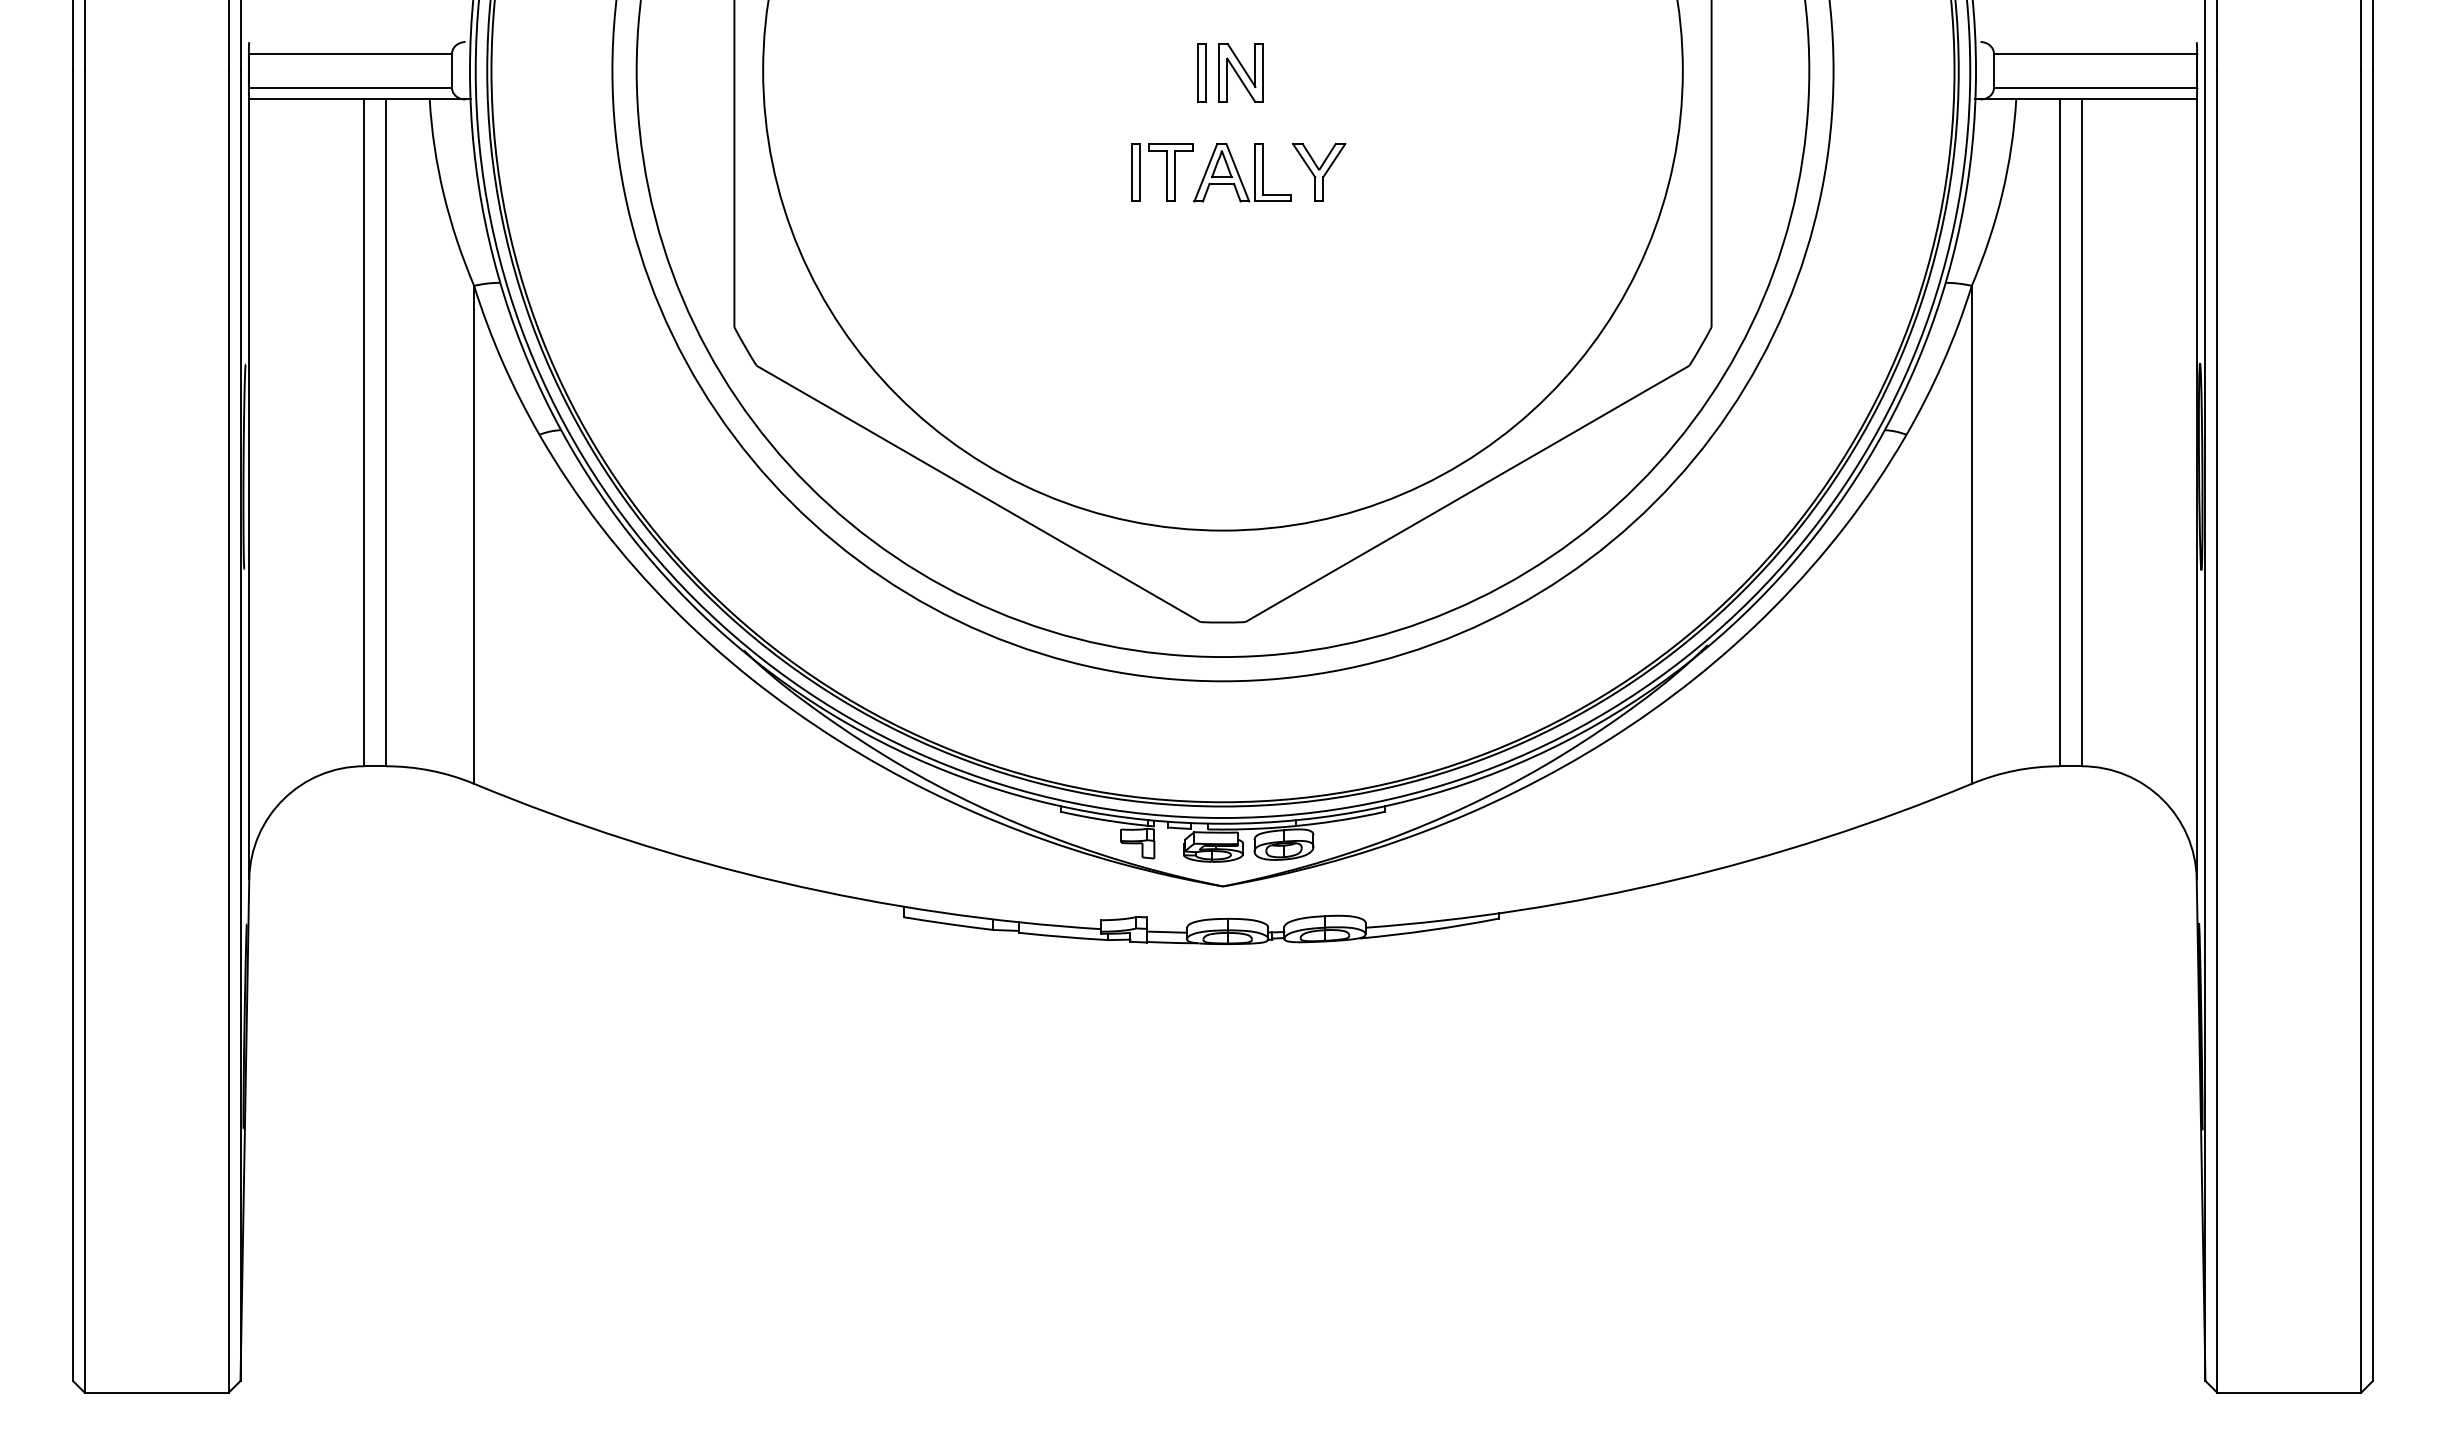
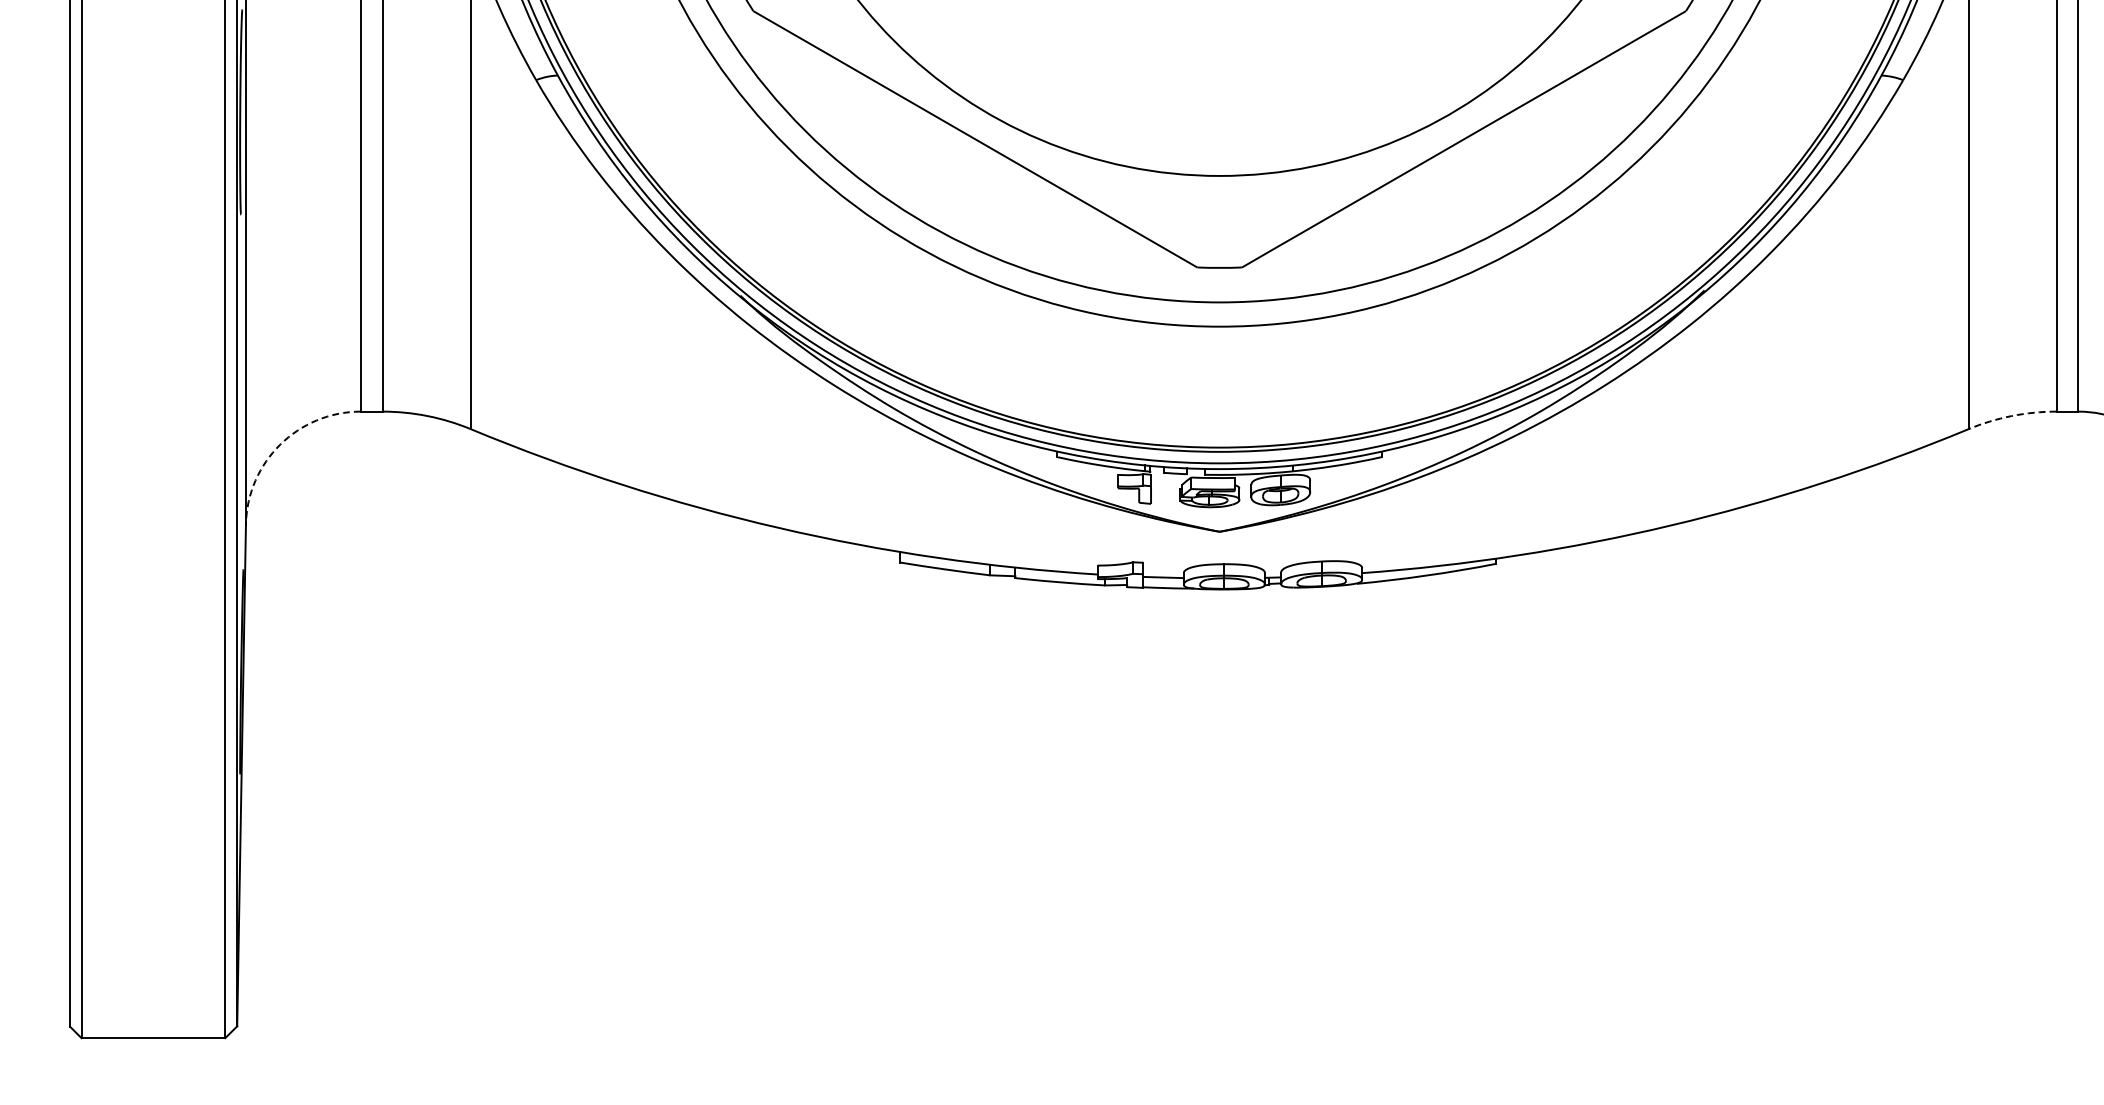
arc: (2015, 770) -> (2012, 415), solid -> dashed
arc: (283, 799) -> (280, 444), solid -> dashed

